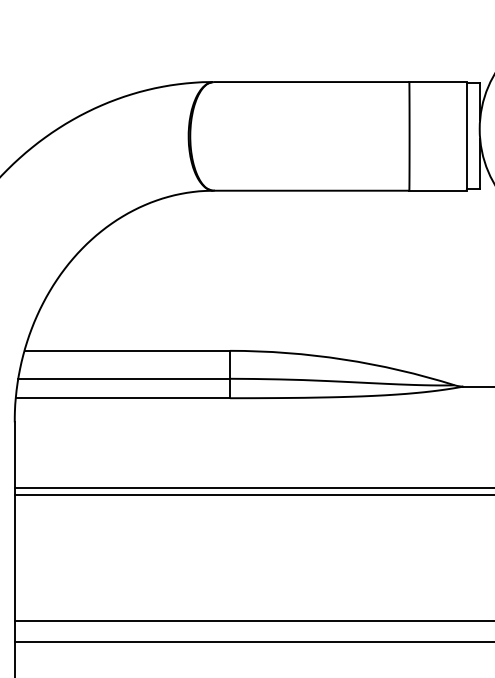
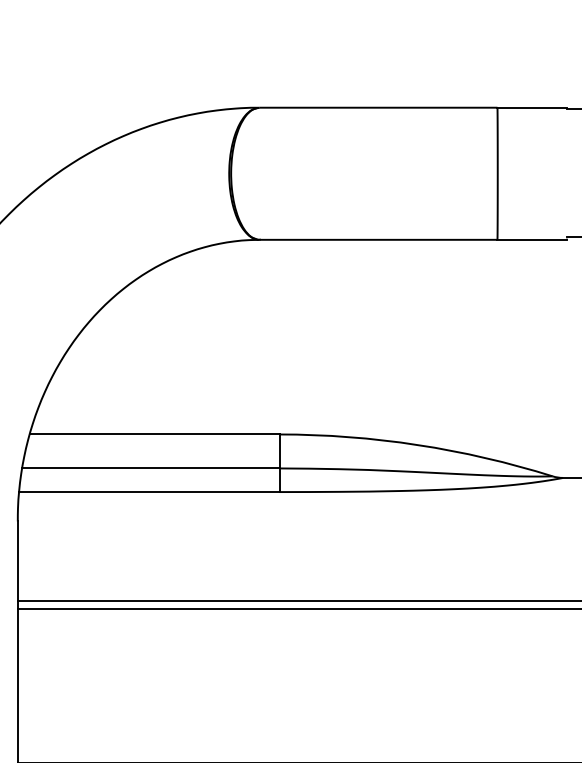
line: (466, 135) -> (566, 172), removed

